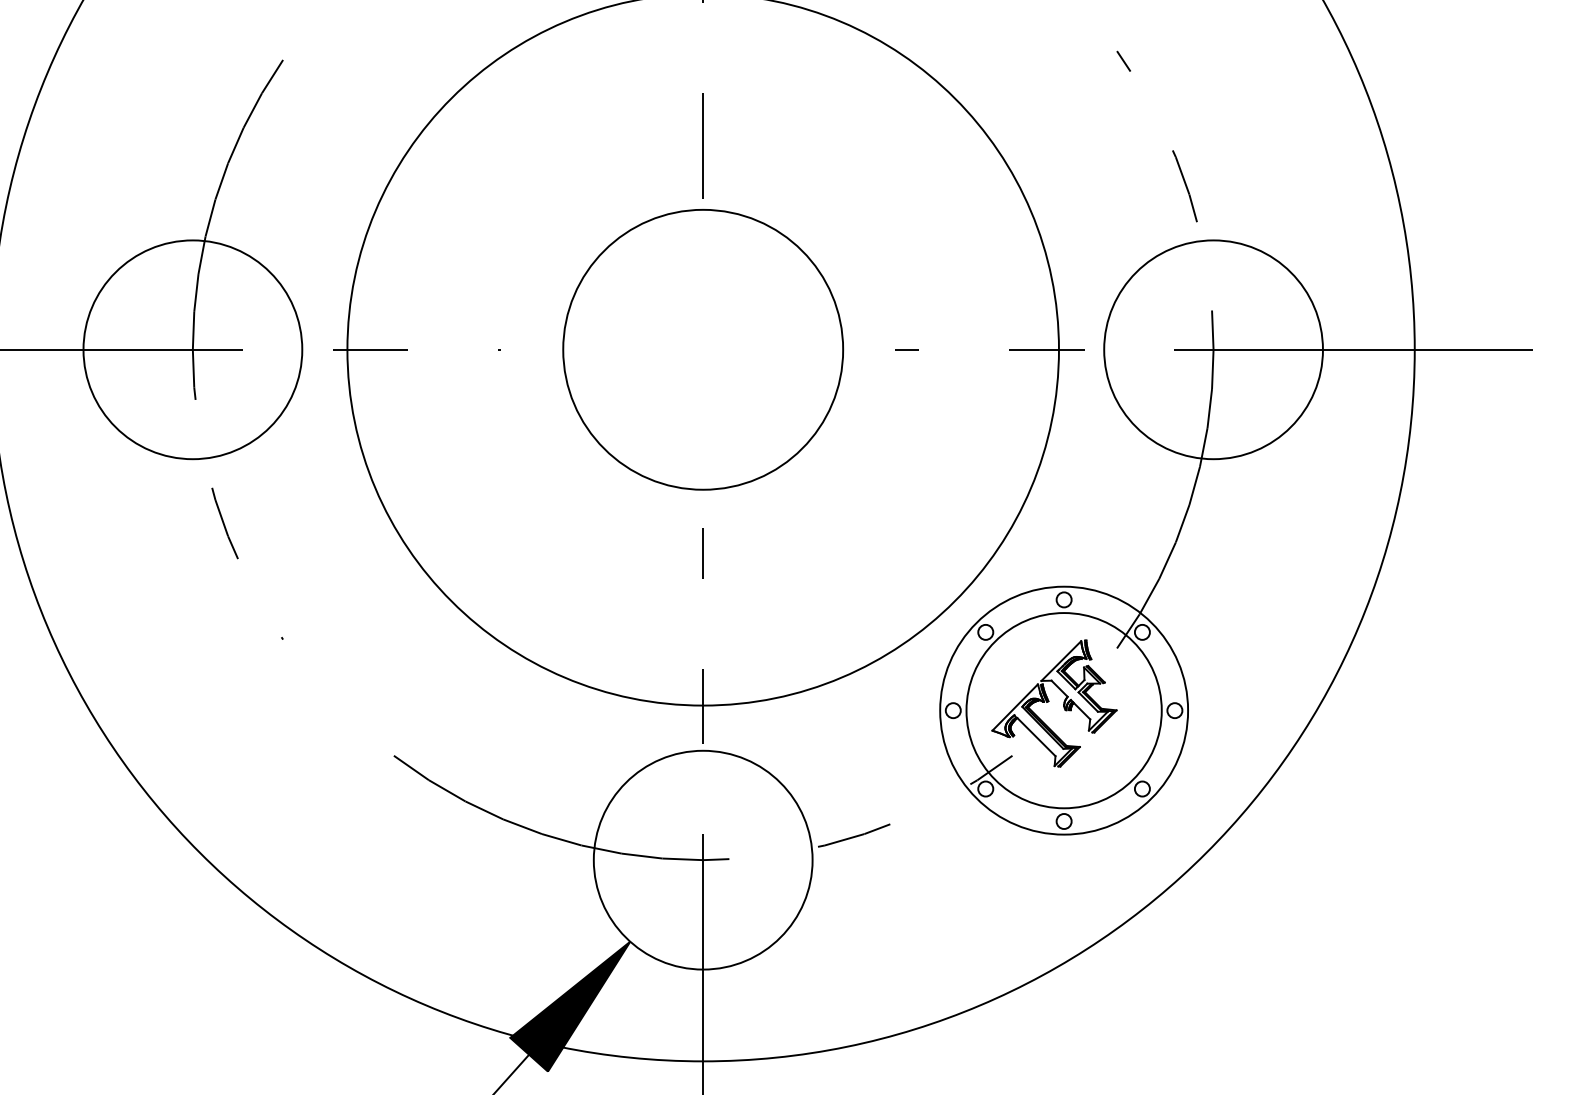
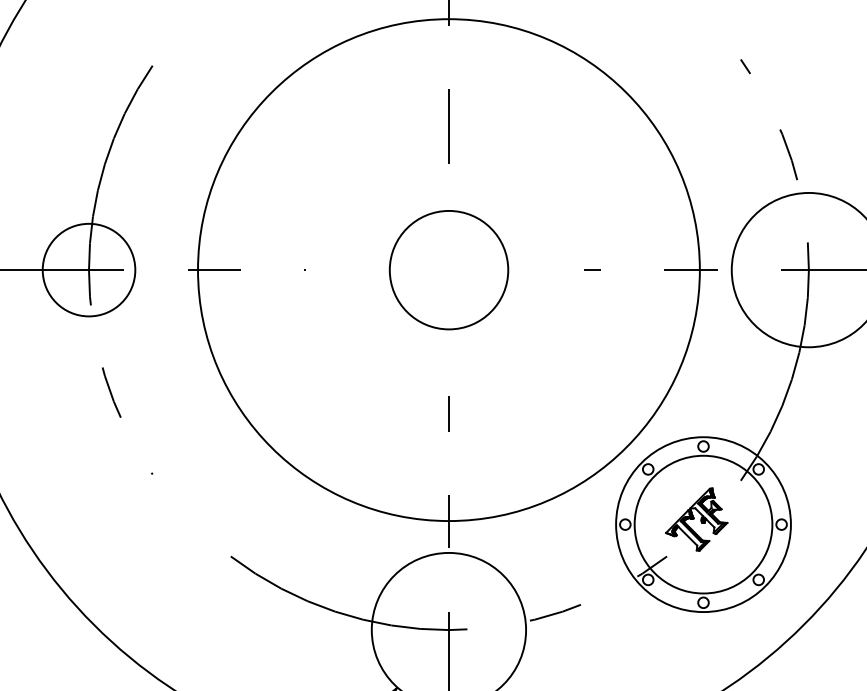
circle: (192, 349) -> (88, 269), size x0.6
circle: (703, 349) -> (449, 269), size x0.6
part: (1054, 703) -> (696, 519), size x0.7

